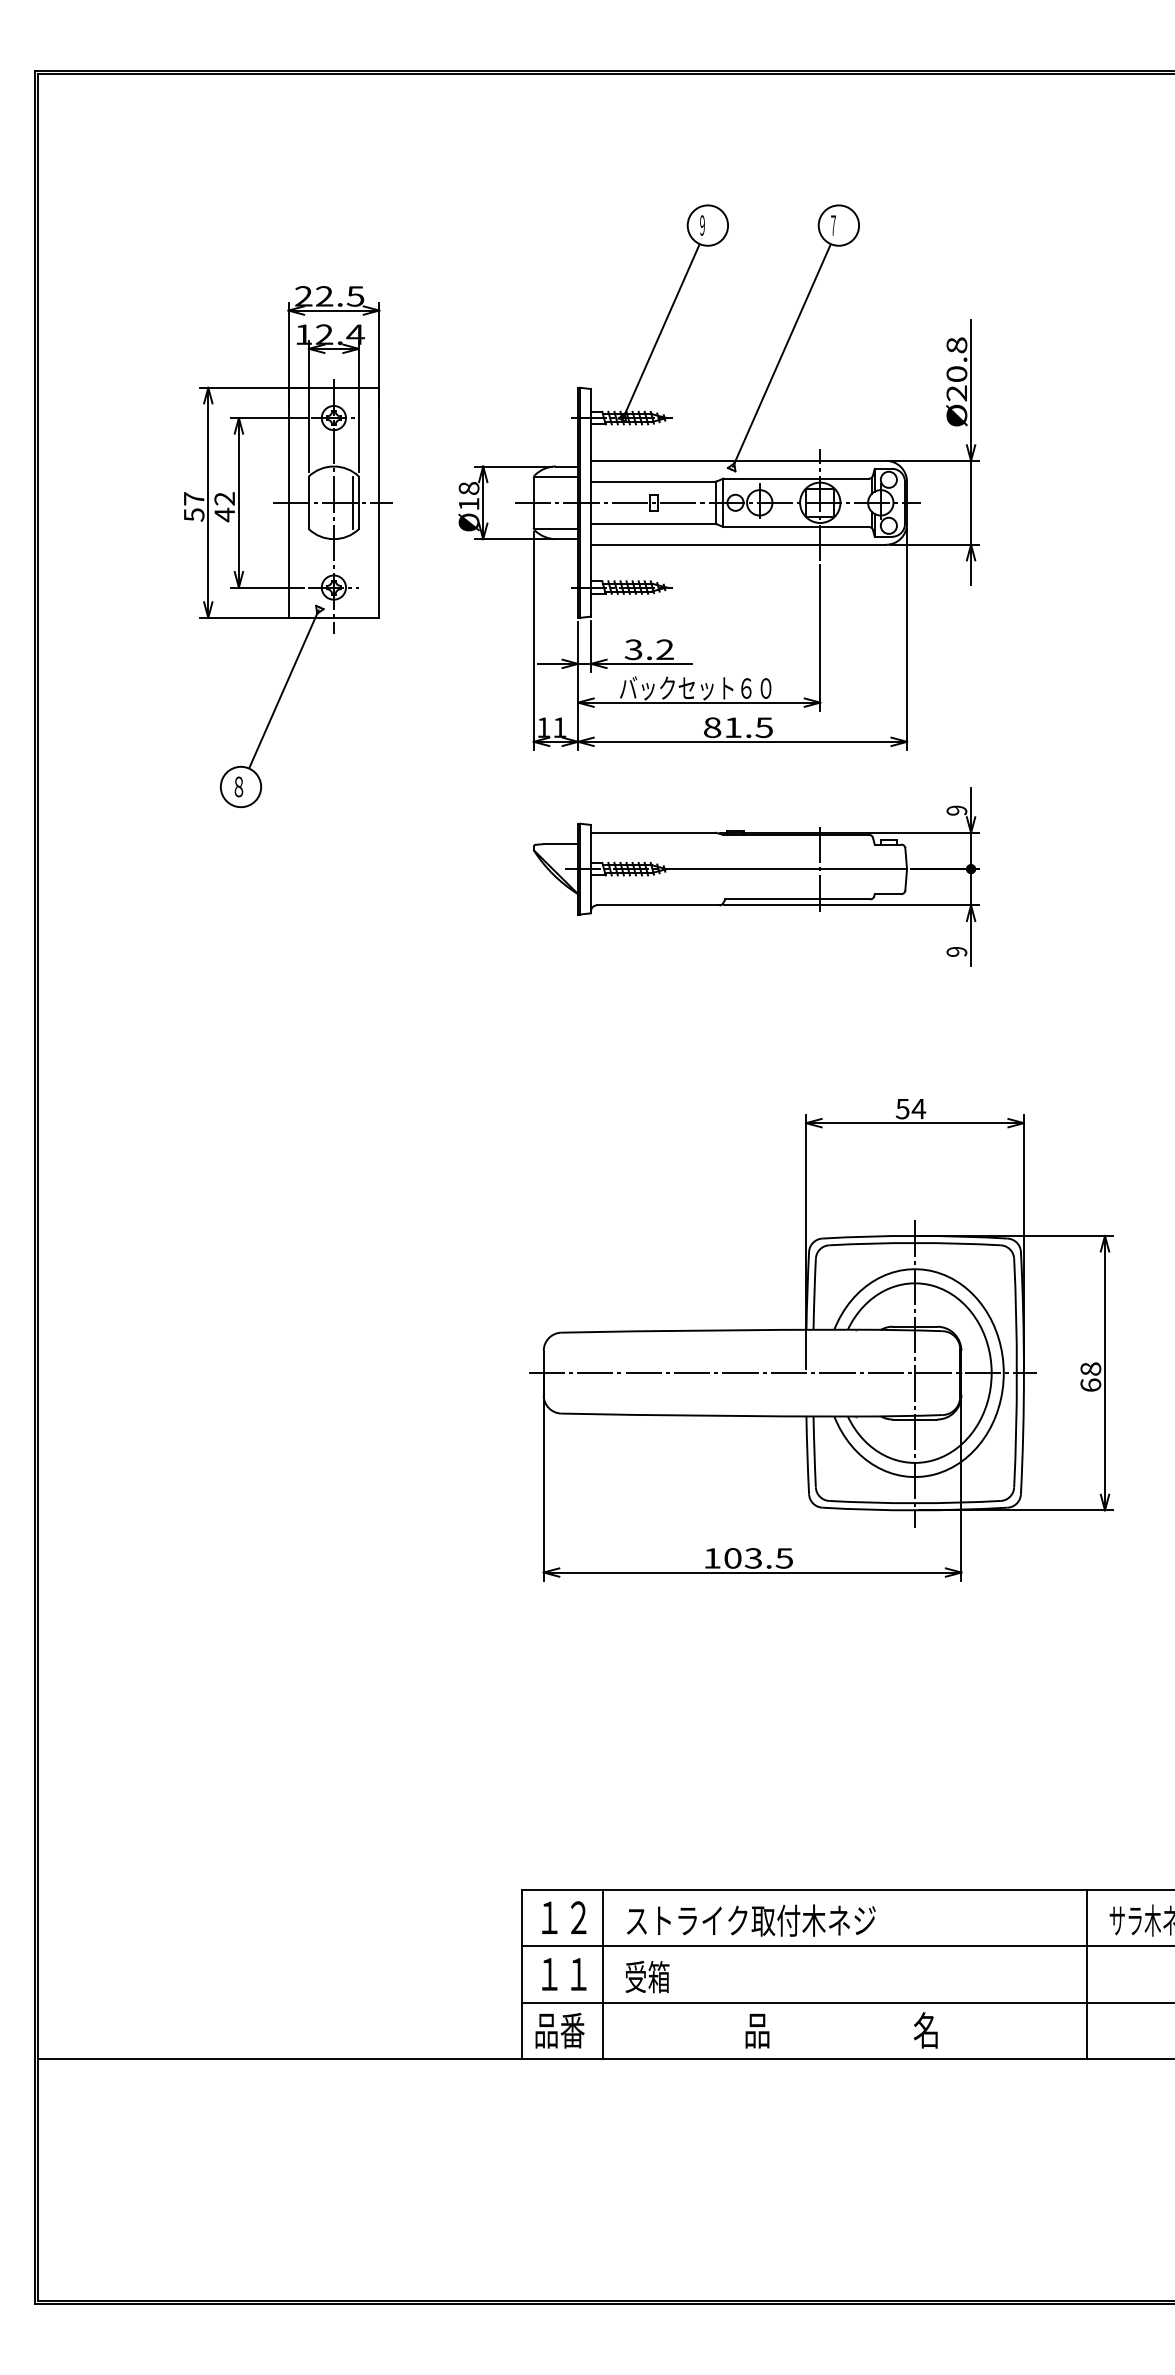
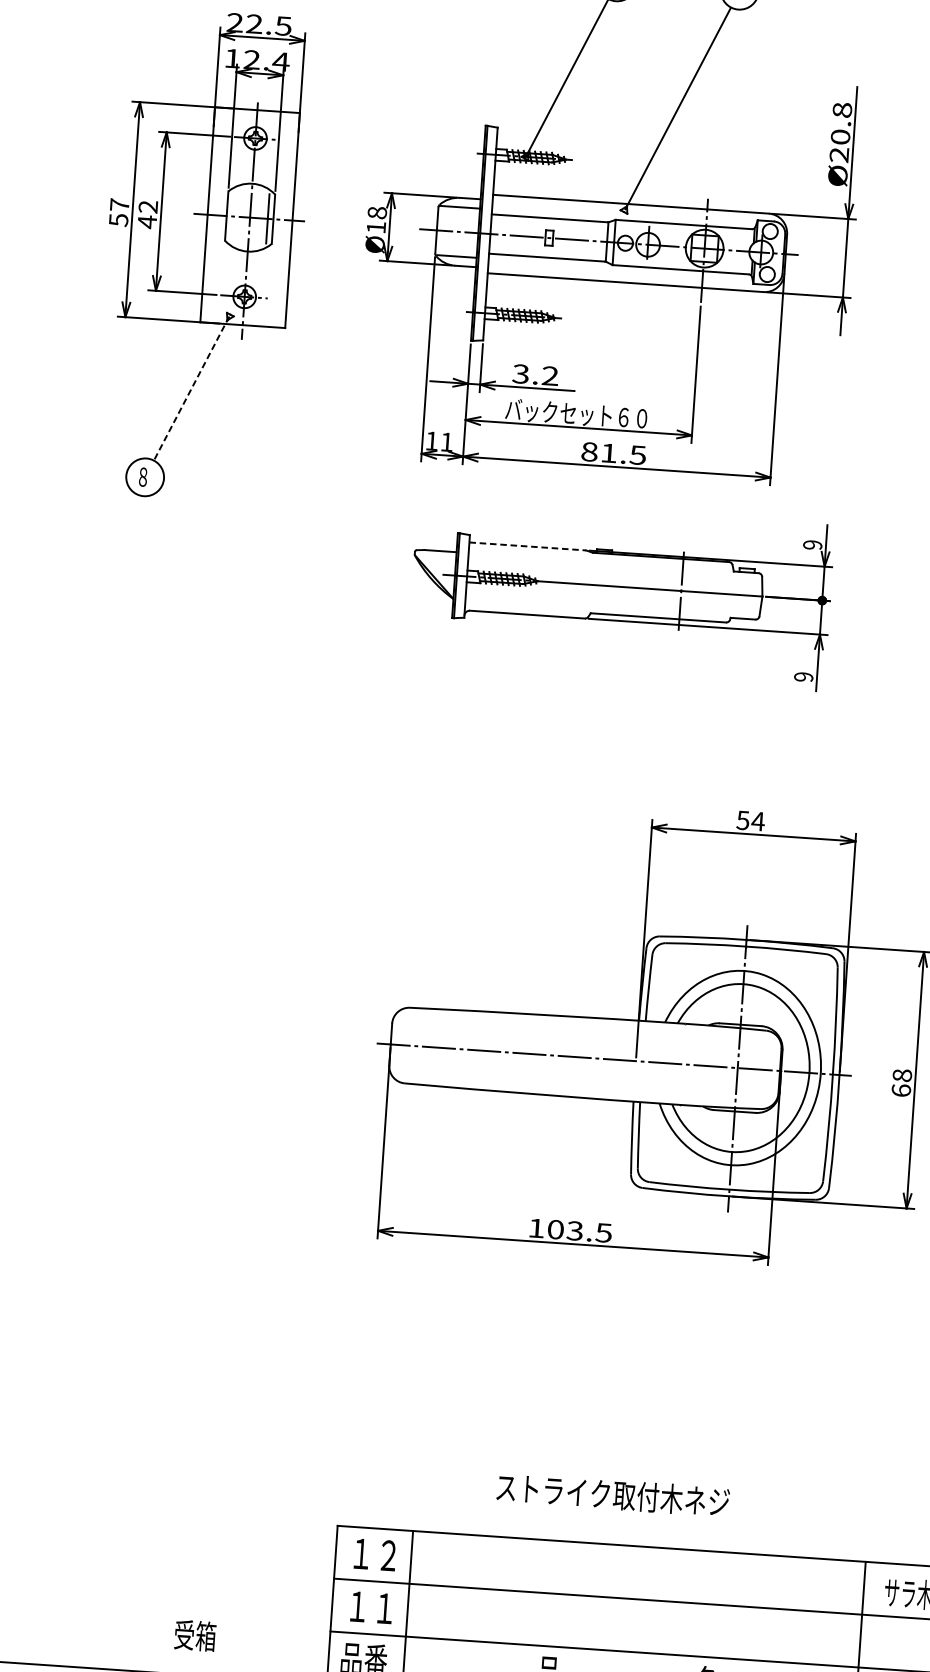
line: (284, 689) -> (192, 388), solid -> dashed
line: (653, 832) -> (527, 546), solid -> dashed
text: (751, 1920) -> (613, 1494), moved
text: (647, 1977) -> (195, 1636), moved

